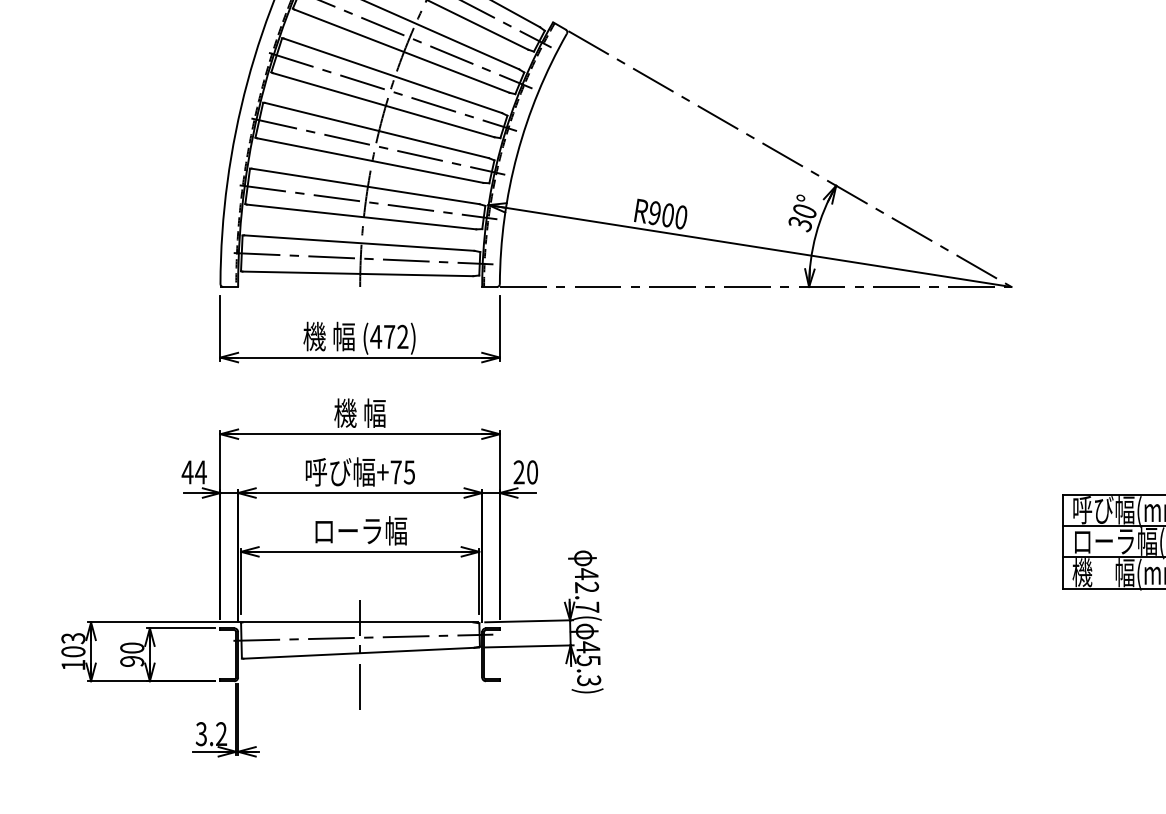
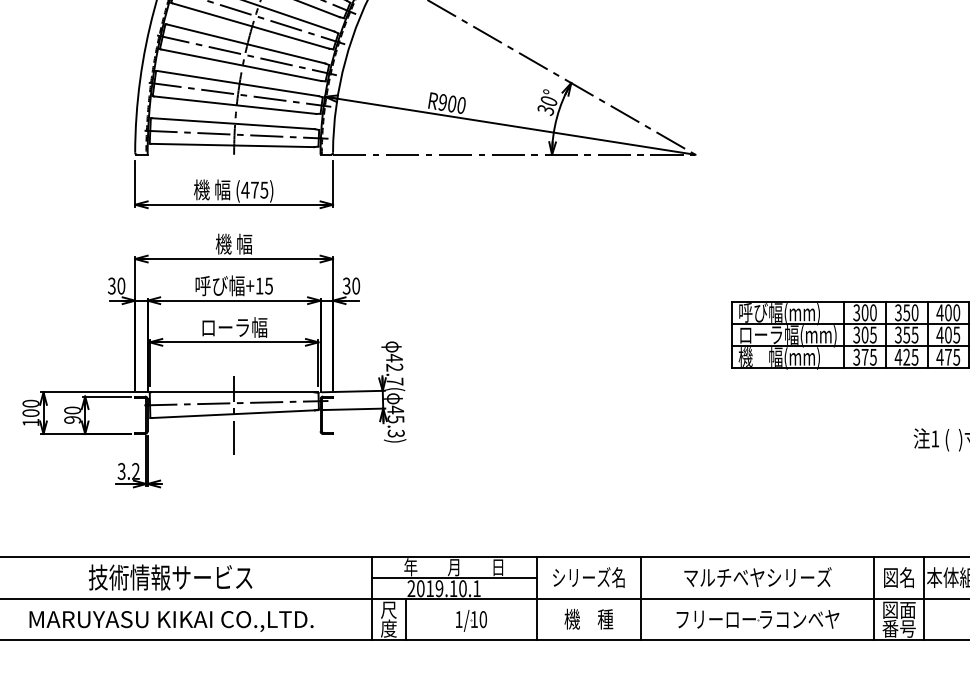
text: (403, 336) -> (264, 189), (472) -> (475)
text: (194, 471) -> (116, 285), 44 -> 30
text: (396, 471) -> (259, 285), +75 -> +15
text: (518, 472) -> (346, 286), 20 -> 30
text: (72, 638) -> (30, 403), 103 -> 100

